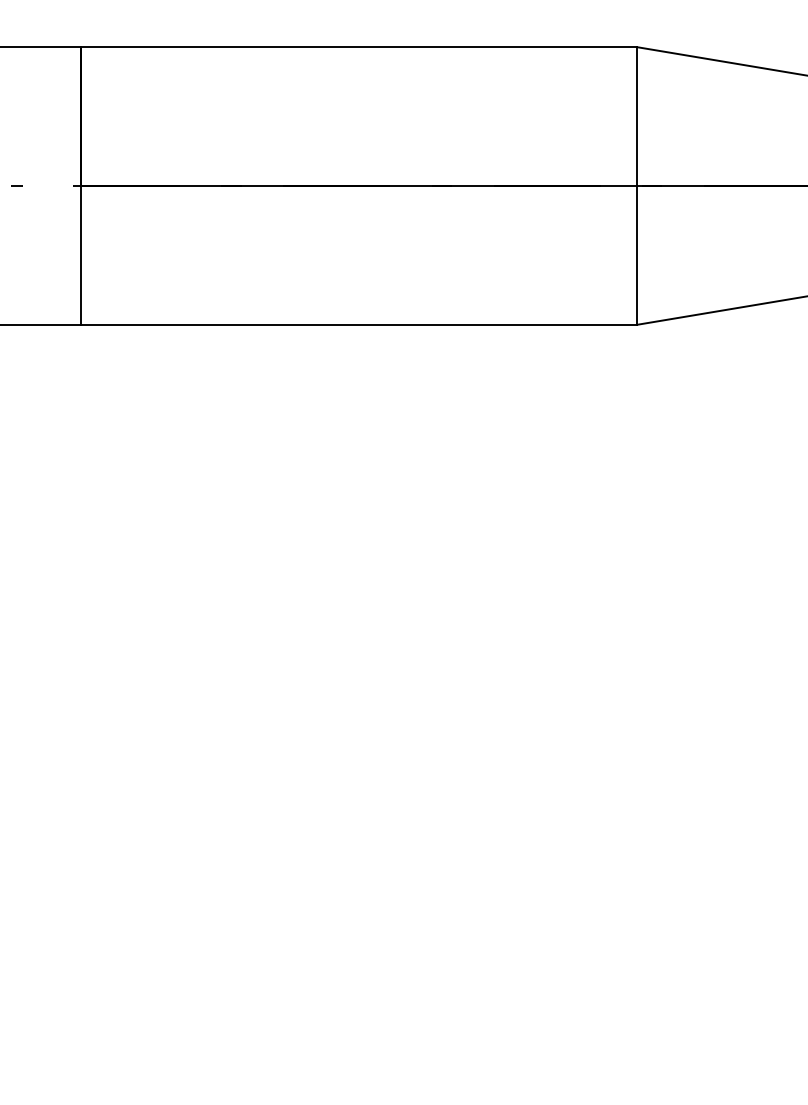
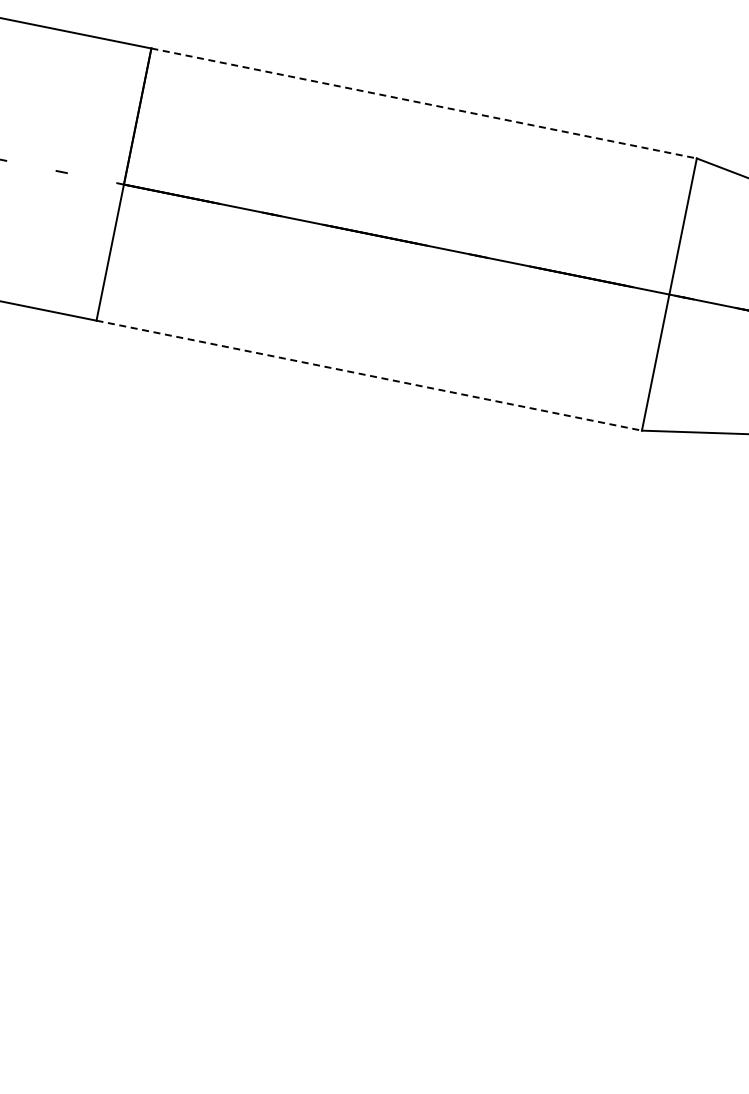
line: (359, 47) -> (424, 103), solid -> dashed
line: (359, 324) -> (369, 375), solid -> dashed

